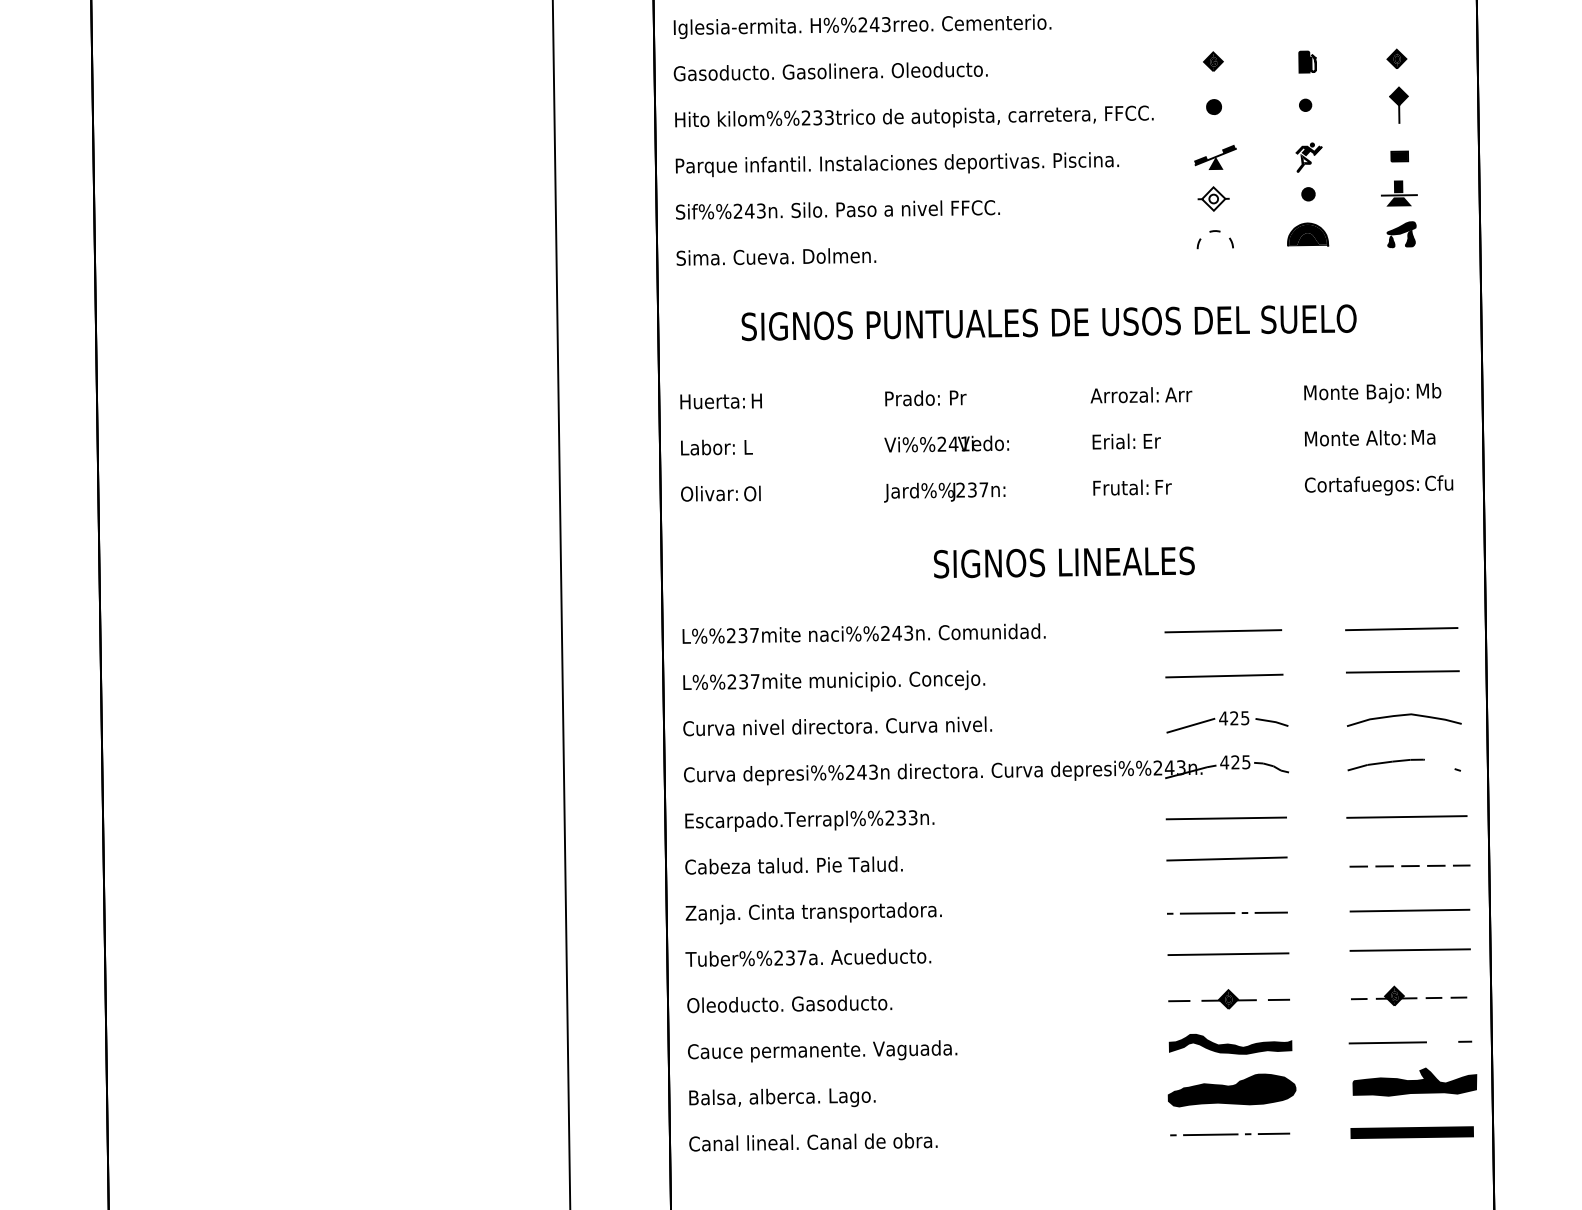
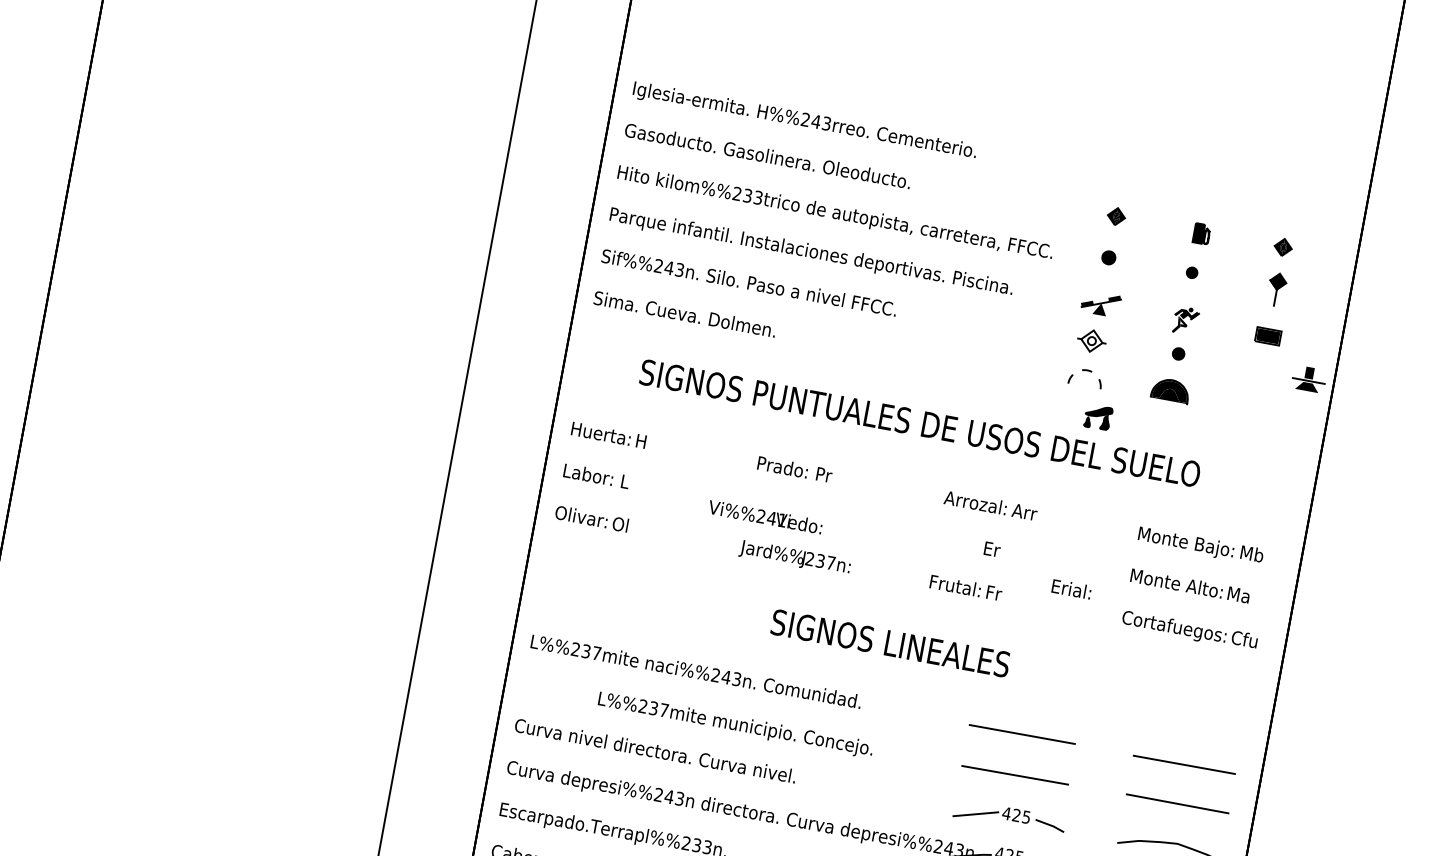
part: (1399, 156) -> (1267, 336), size x1.6
part: (1399, 193) -> (1309, 379), moved
part: (1401, 234) -> (1098, 417), moved
text: (1113, 441) -> (1071, 589), moved
text: (946, 443) -> (765, 516), moved
text: (834, 680) -> (736, 723), moved

